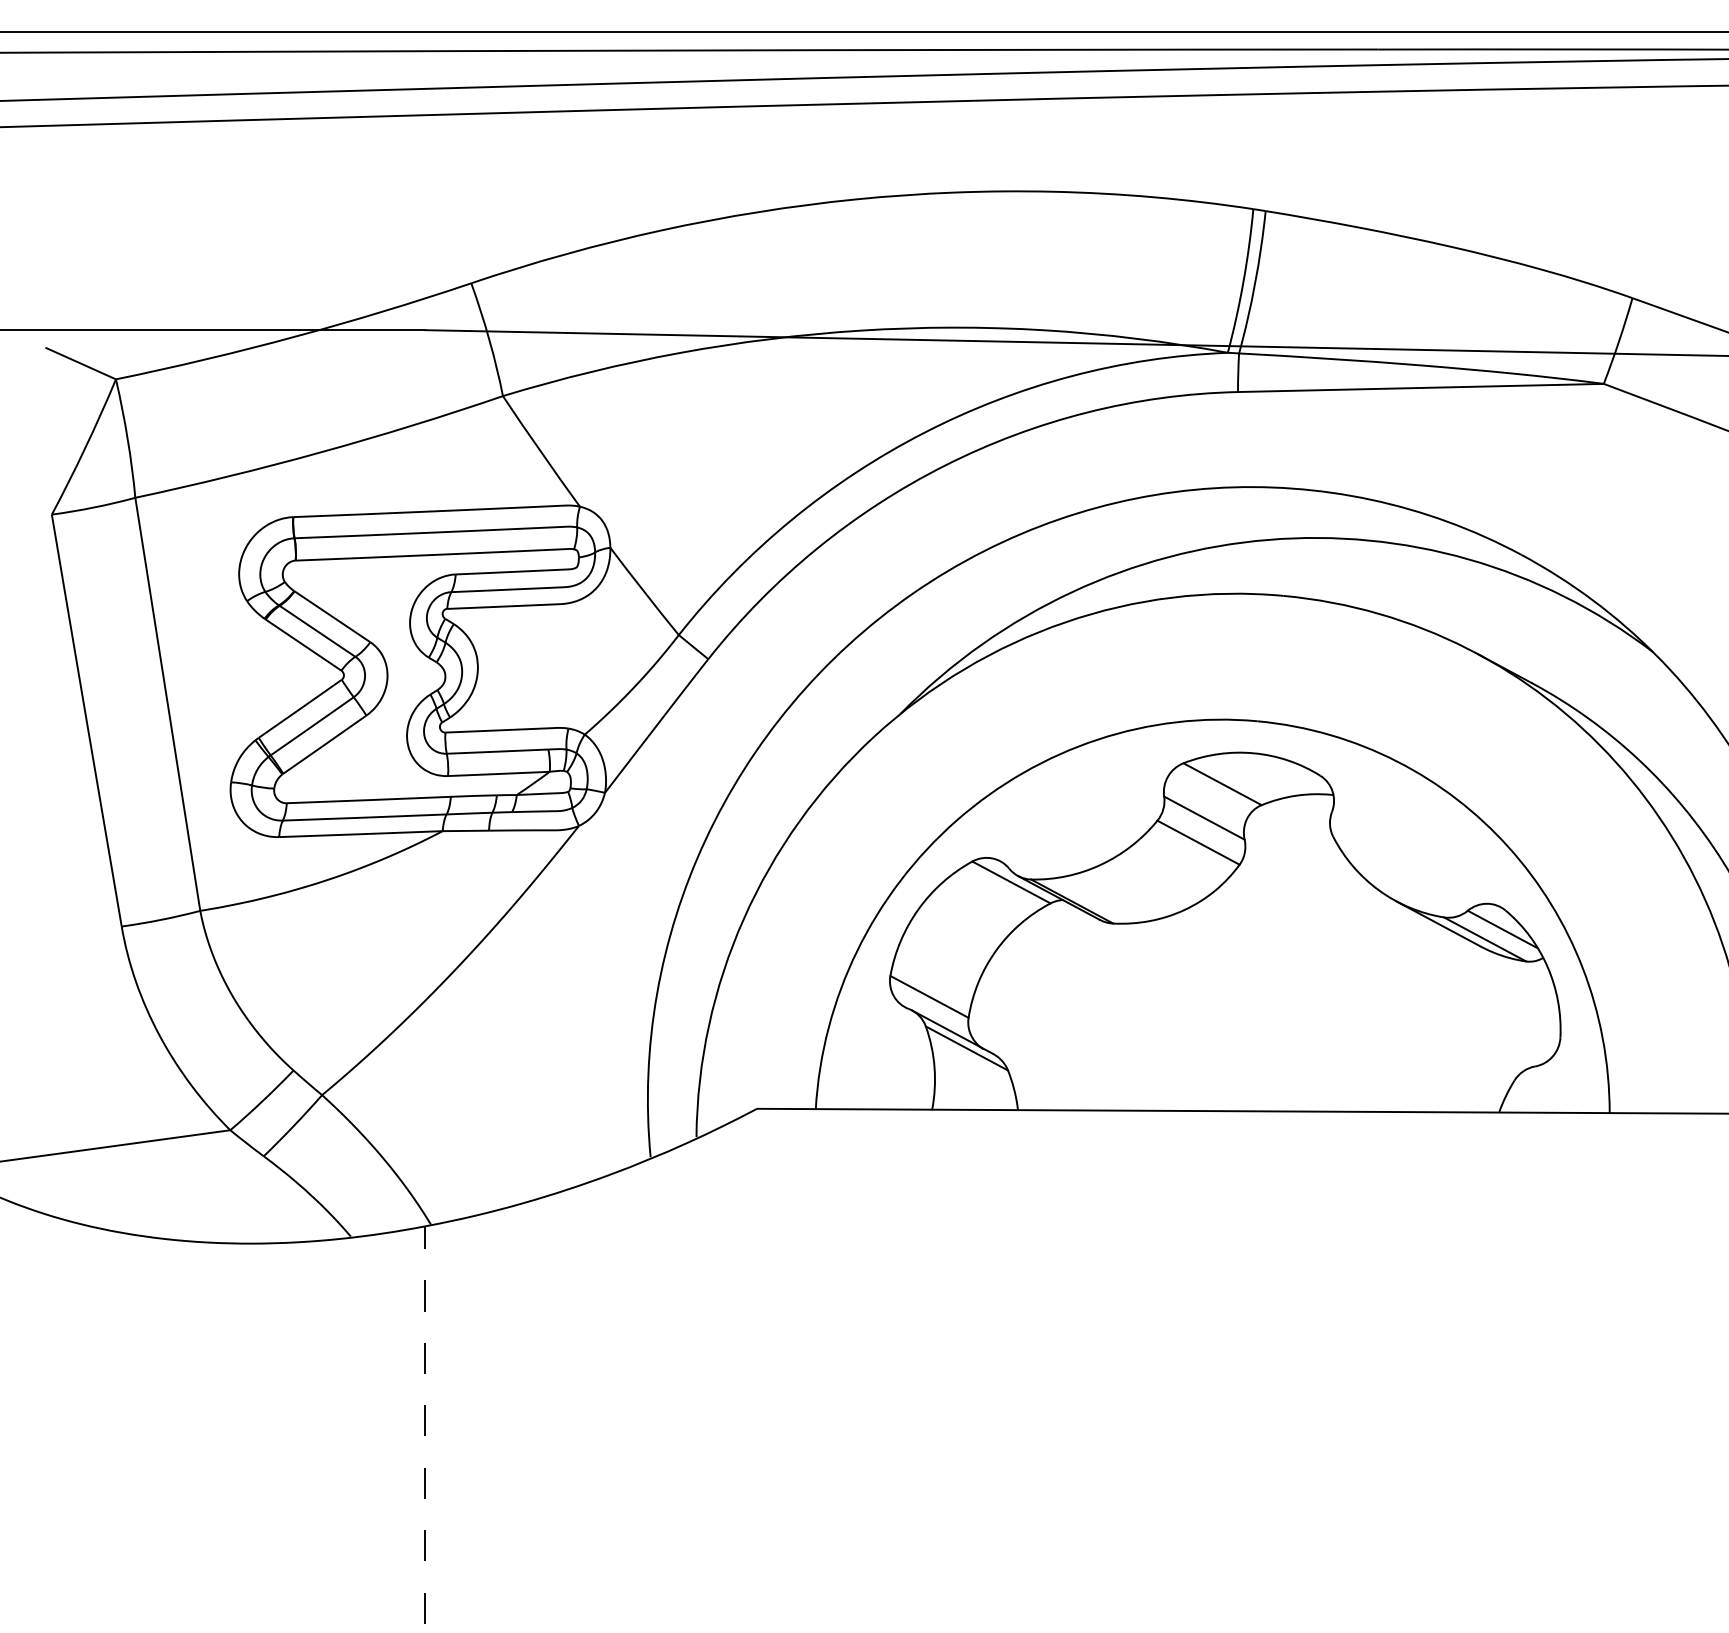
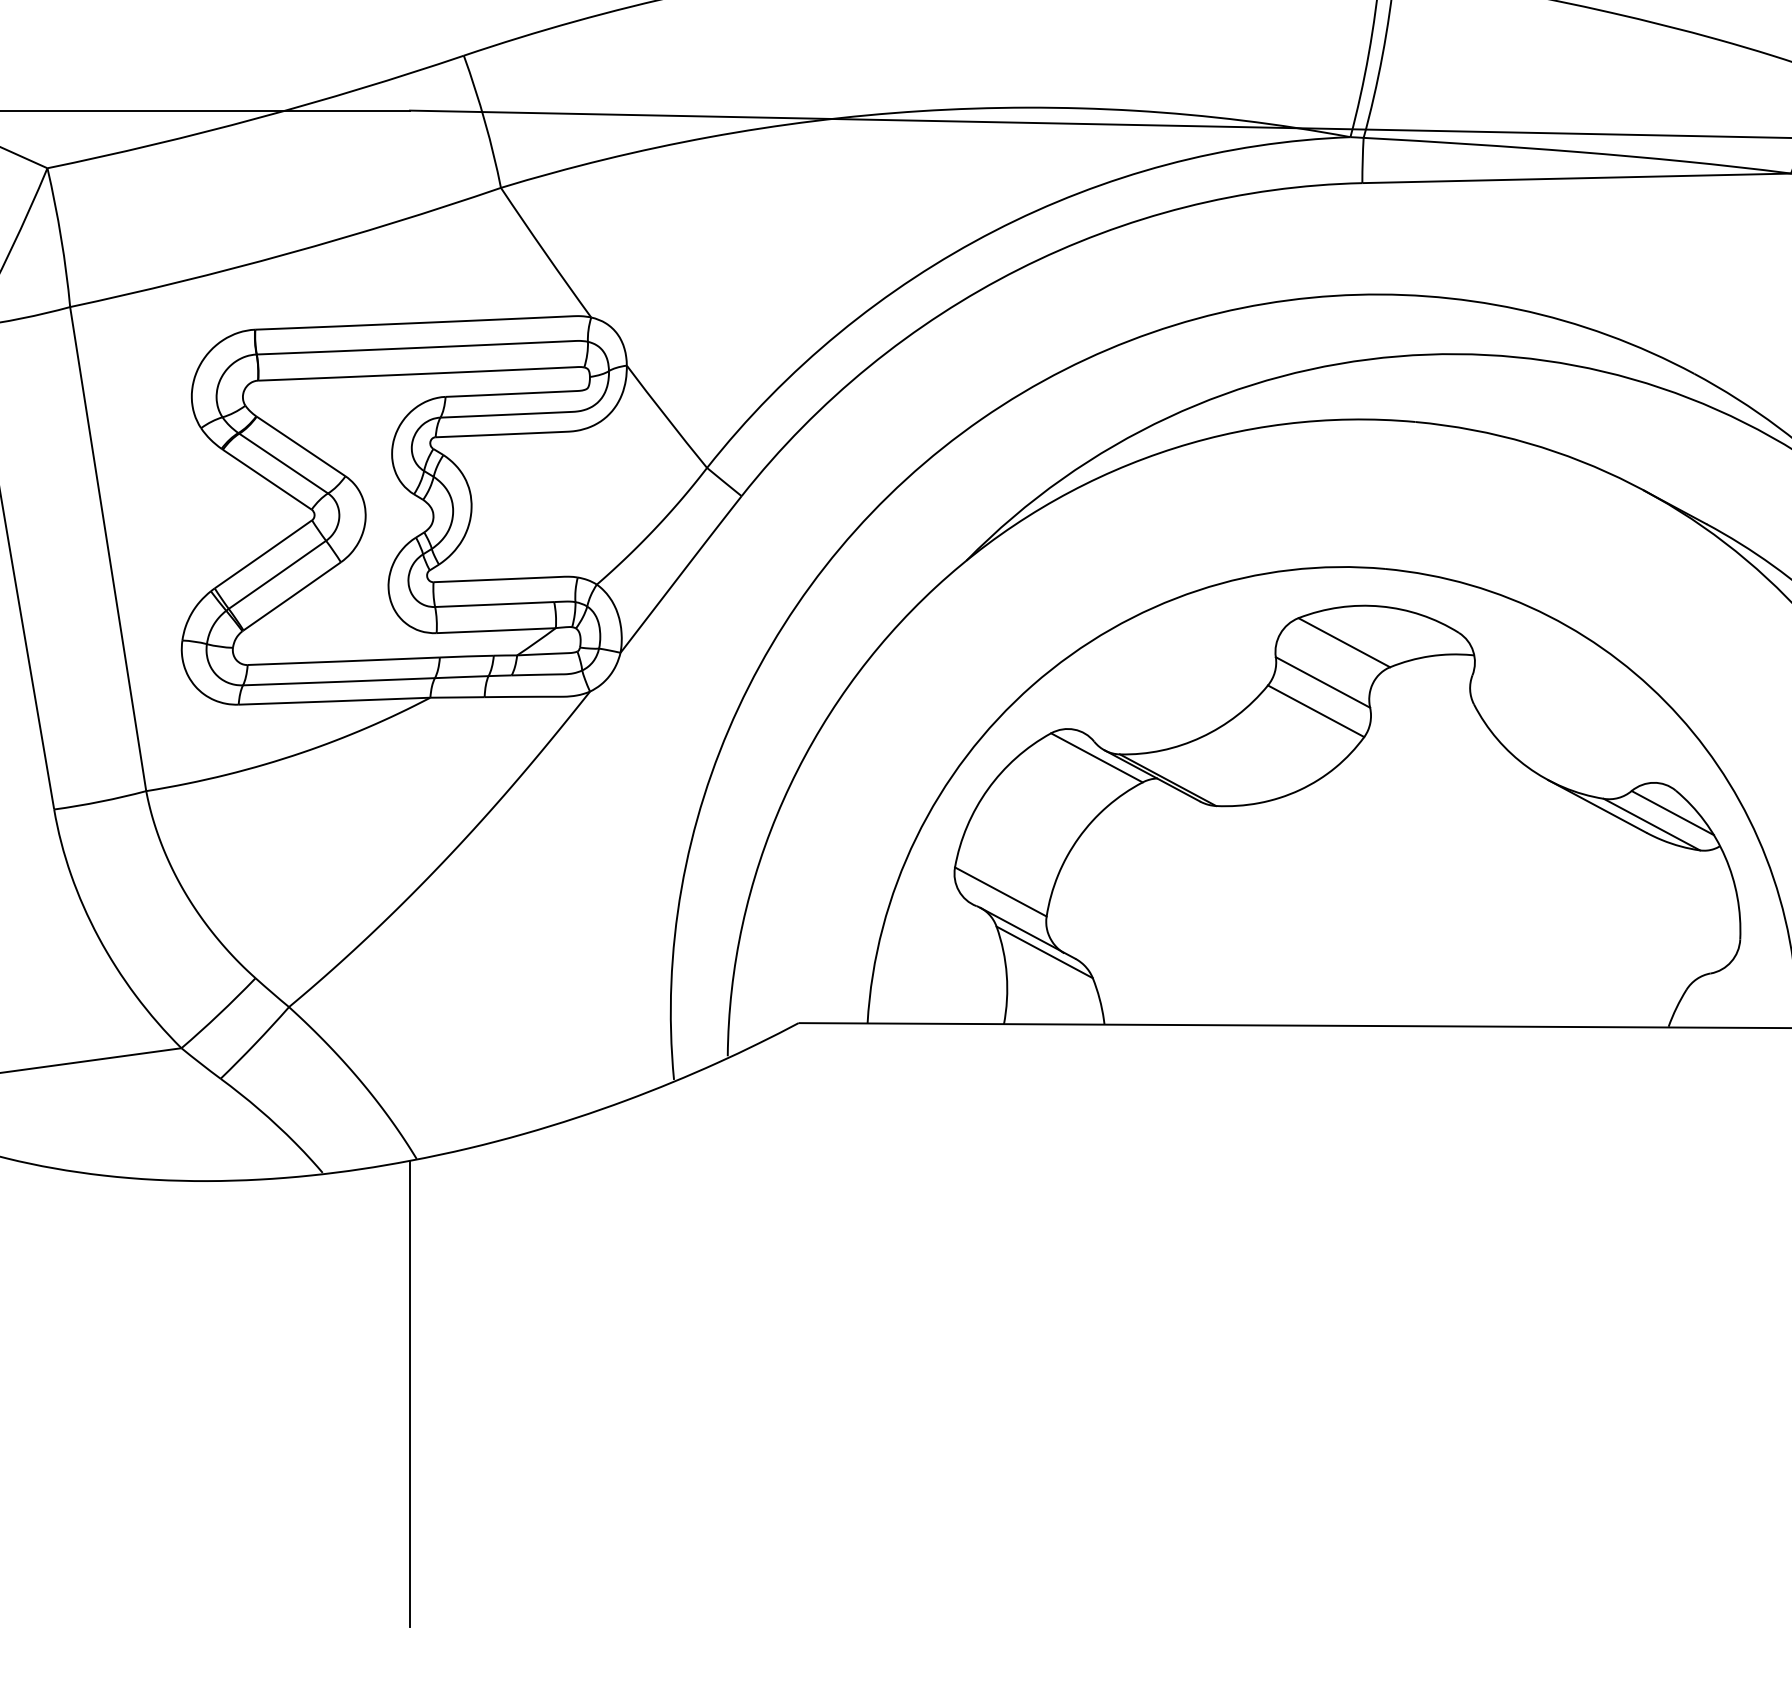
line: (425, 1425) -> (410, 1394), dashed -> solid

